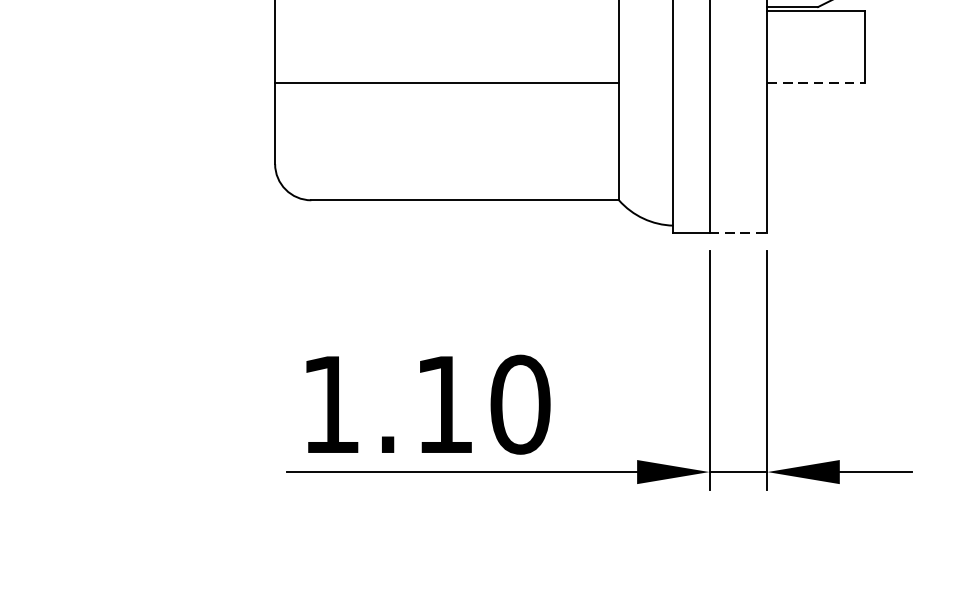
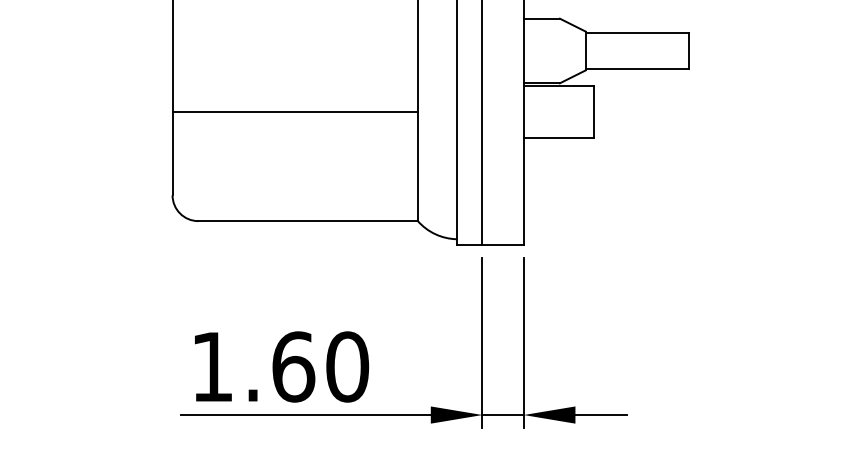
line: (446, 83) -> (294, 111), moved
line: (816, 83) -> (558, 137), dashed -> solid
line: (738, 233) -> (503, 244), dashed -> solid
text: (444, 404) -> (293, 366), 1.10 -> 1.60

